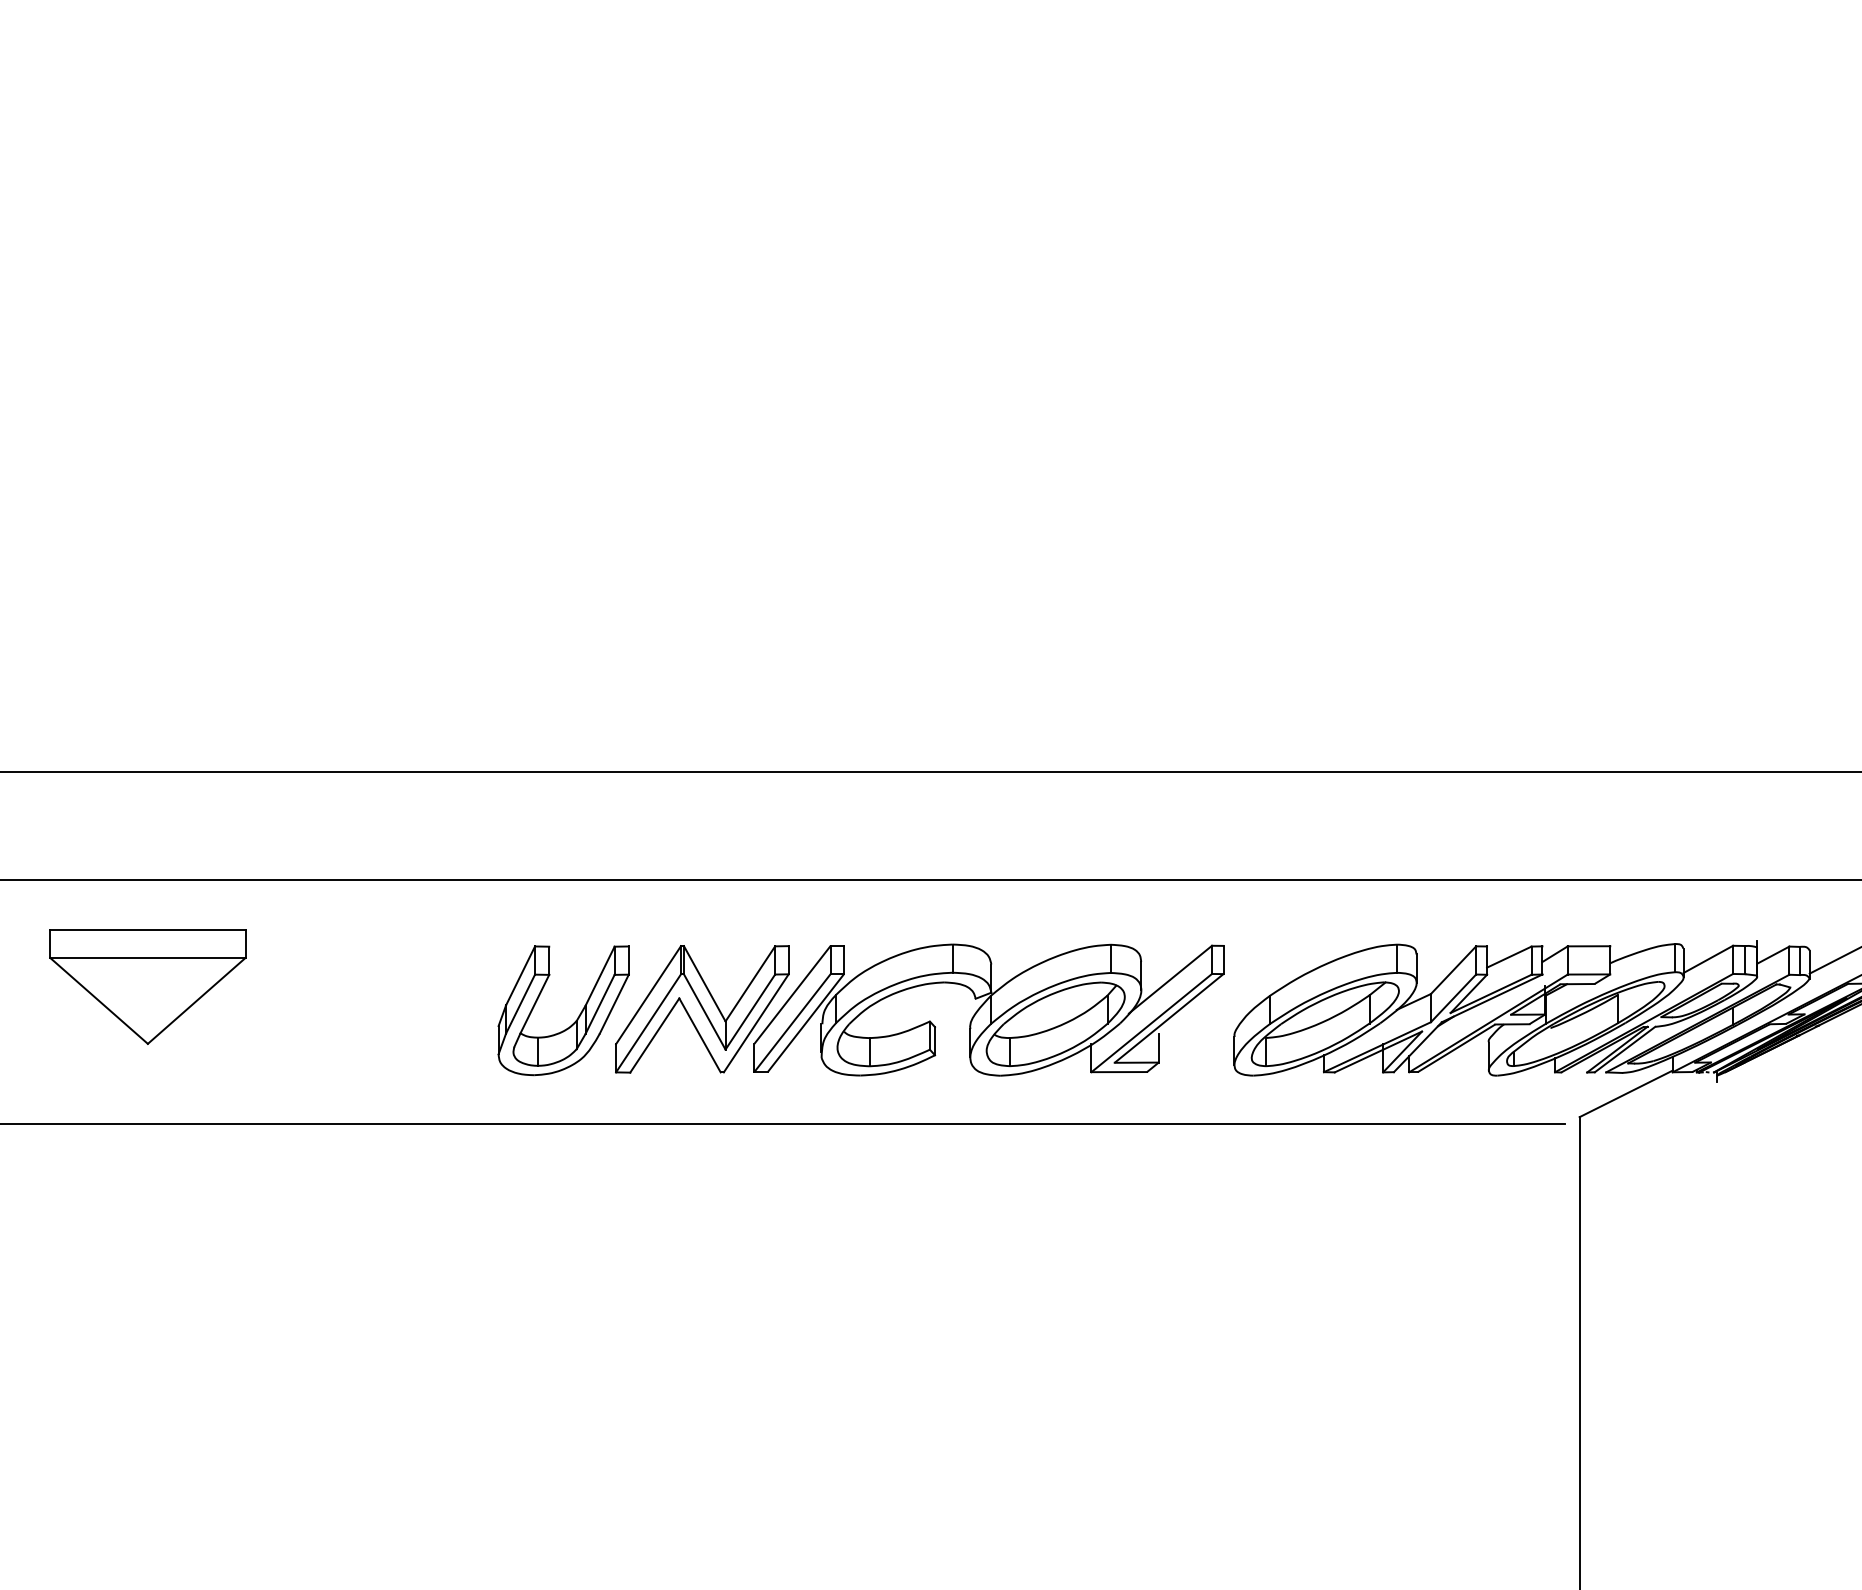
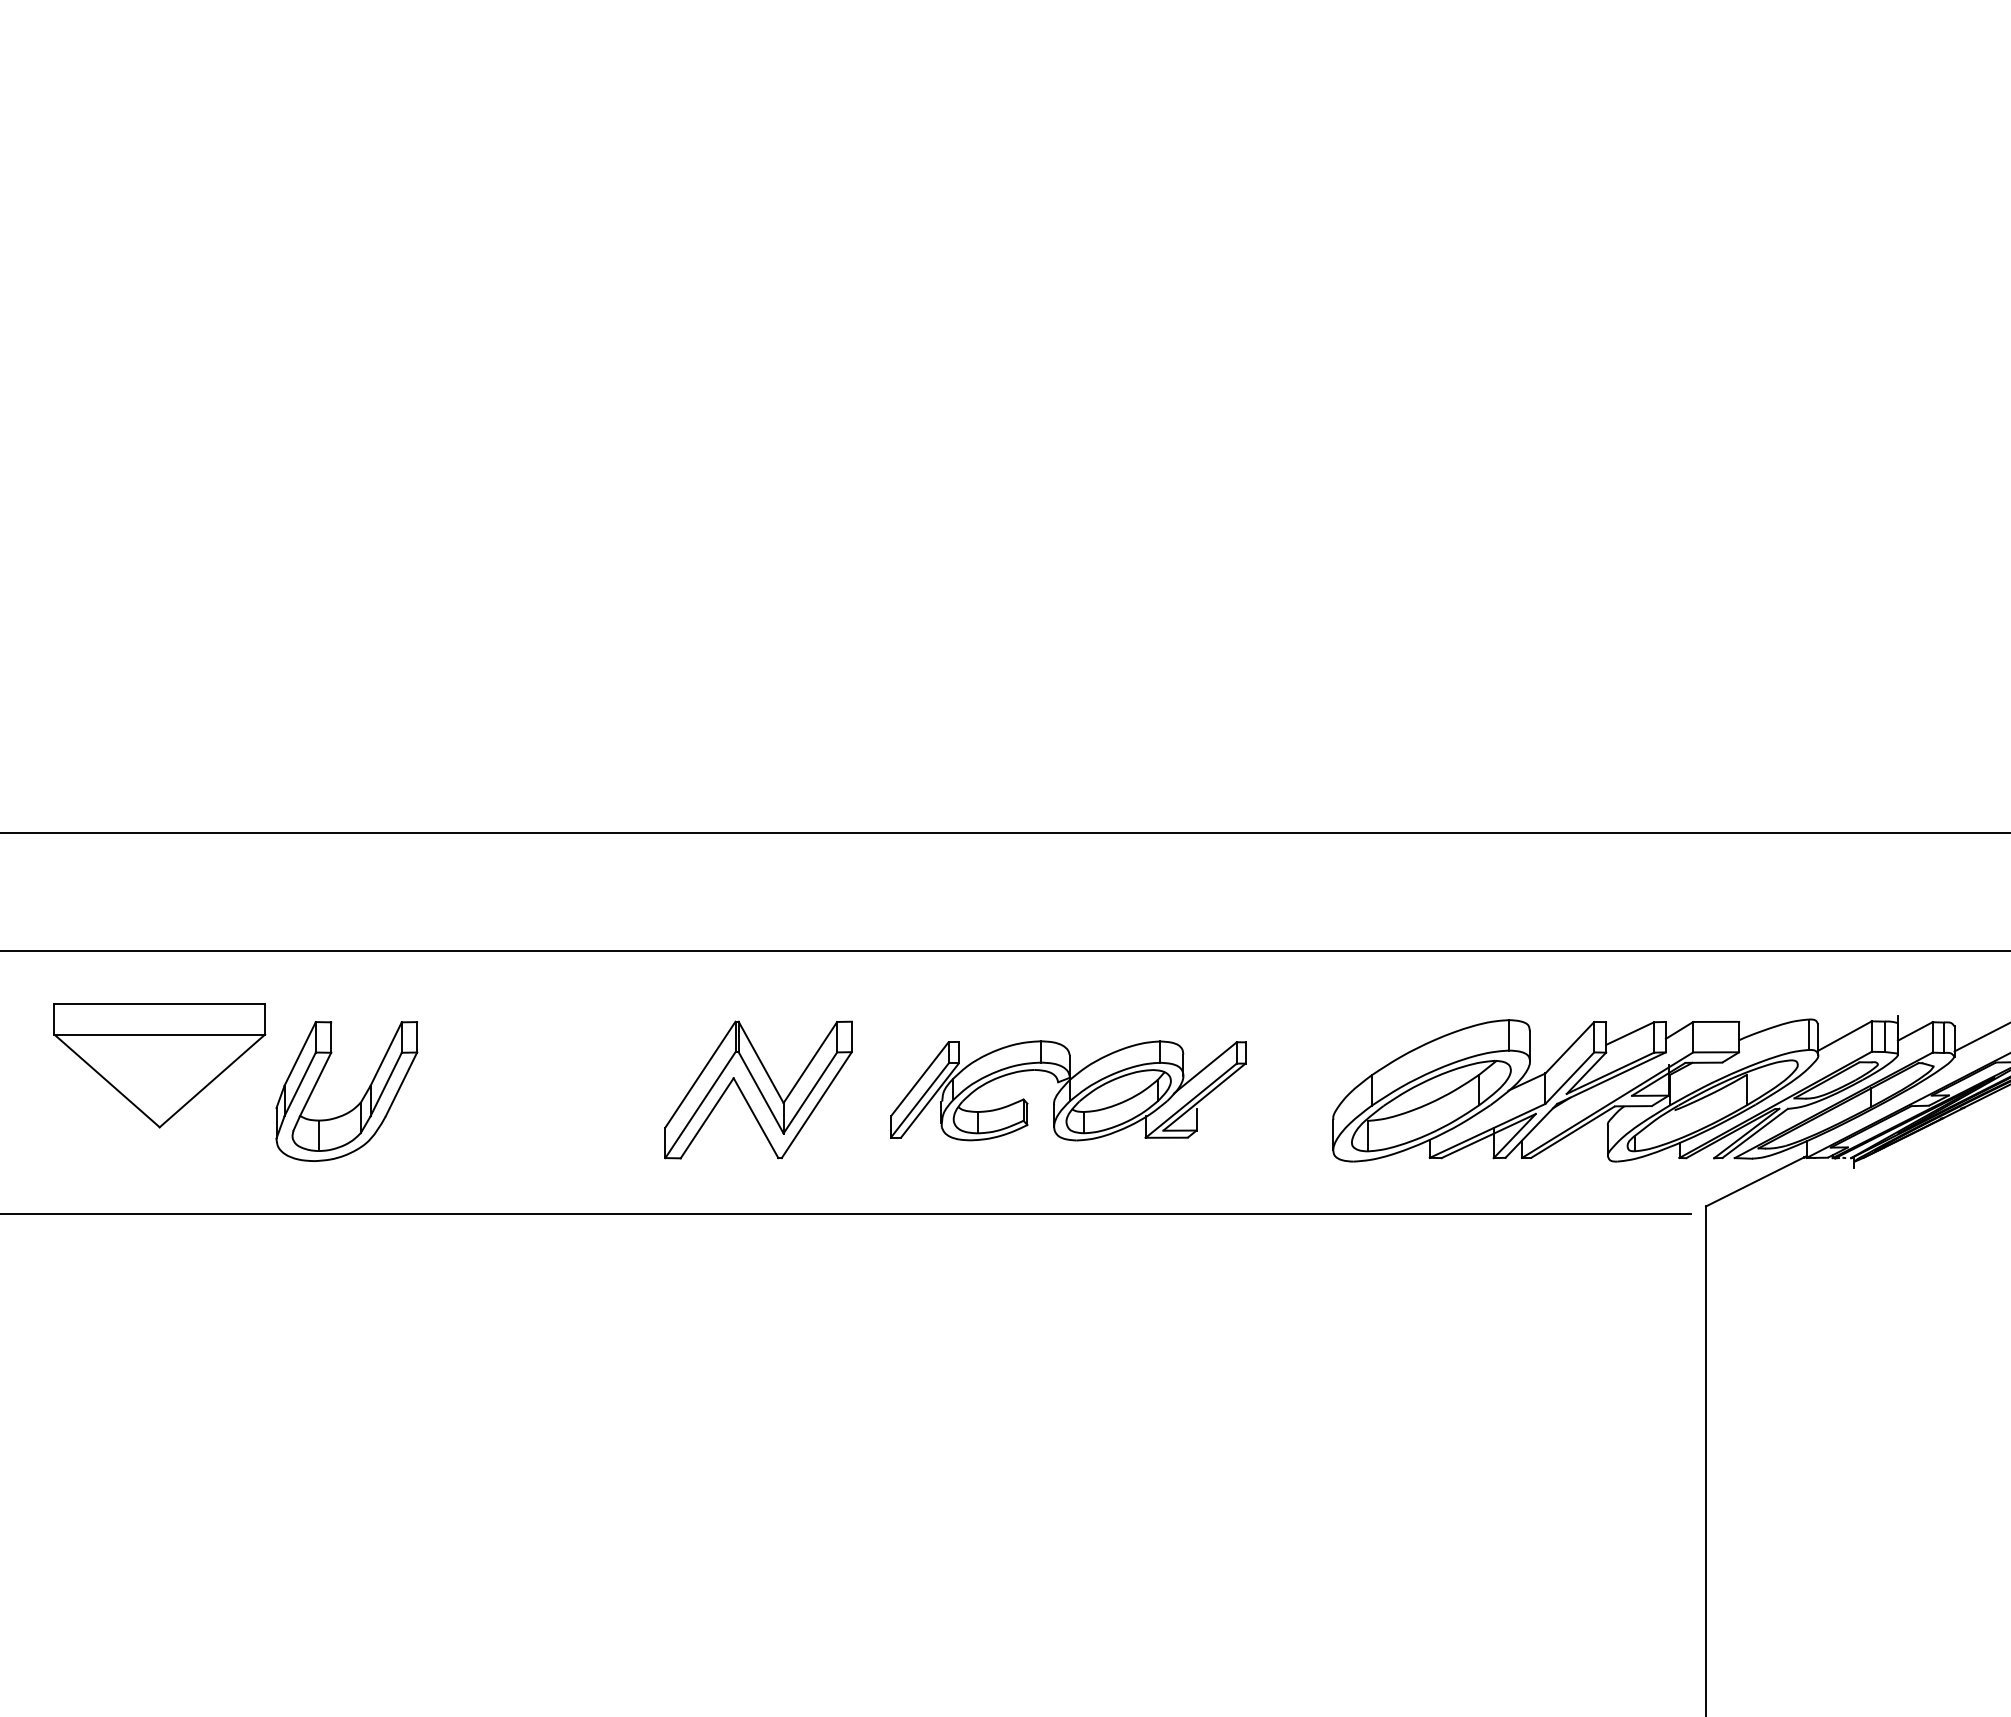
part: (989, 1009) -> (1068, 1090), size x0.7
part: (574, 1021) -> (358, 1103), moved

